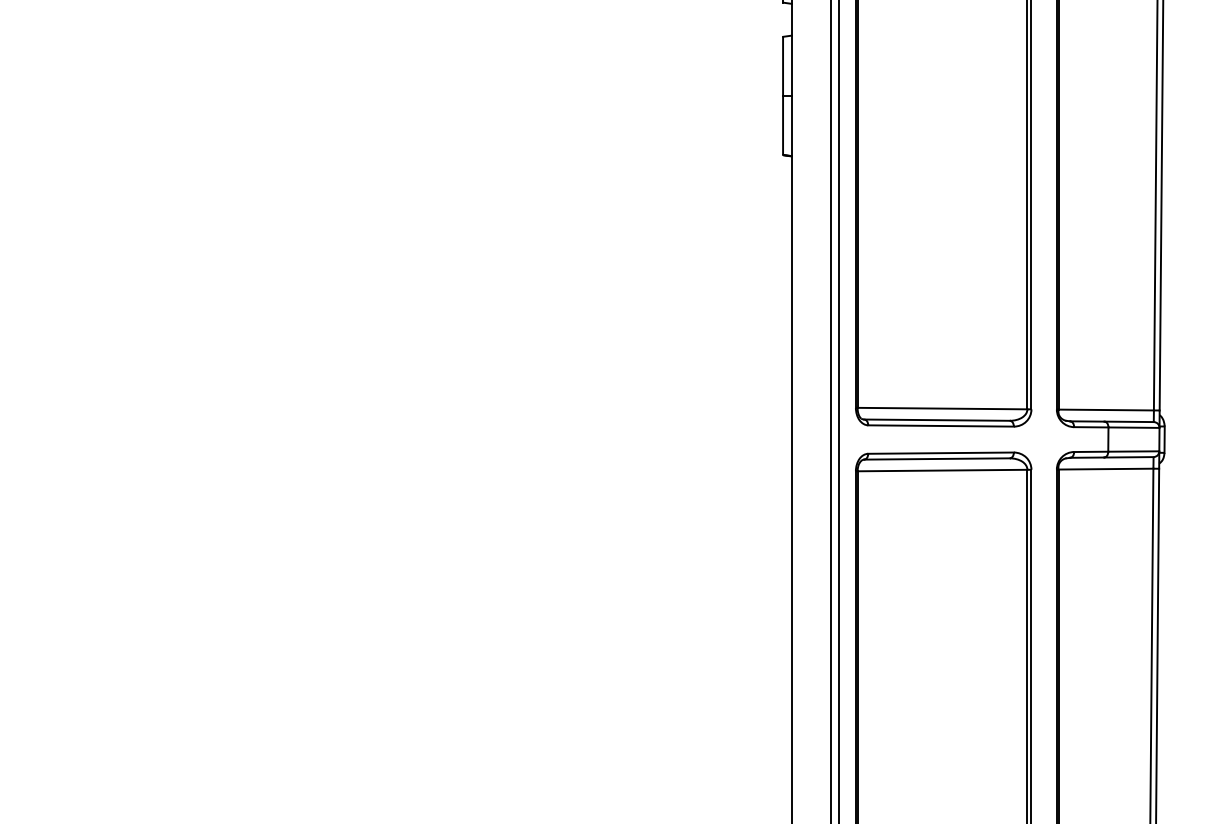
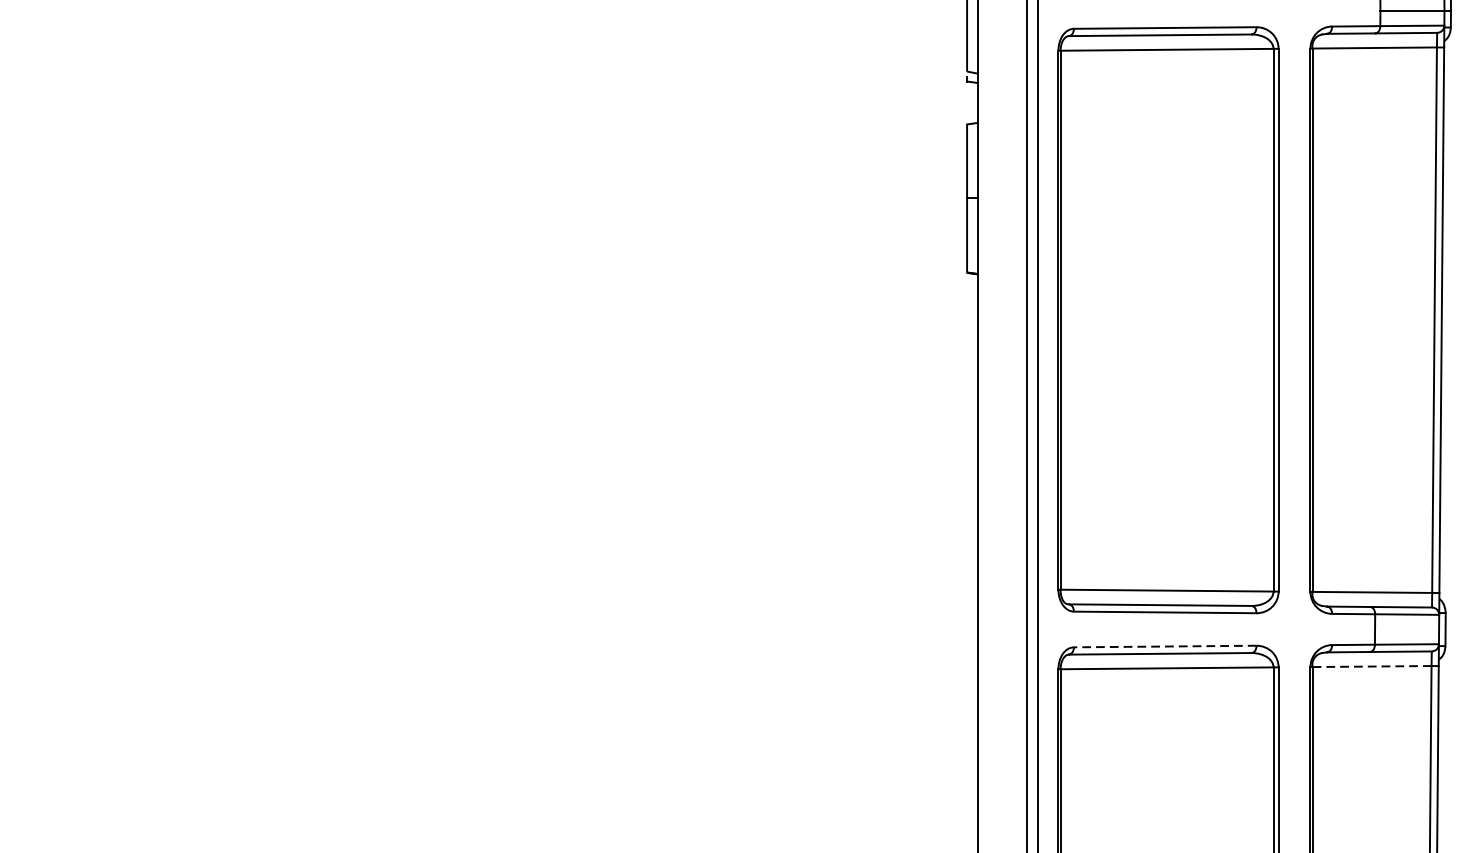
line: (941, 453) -> (1165, 646), solid -> dashed
line: (1106, 469) -> (1372, 667), solid -> dashed

